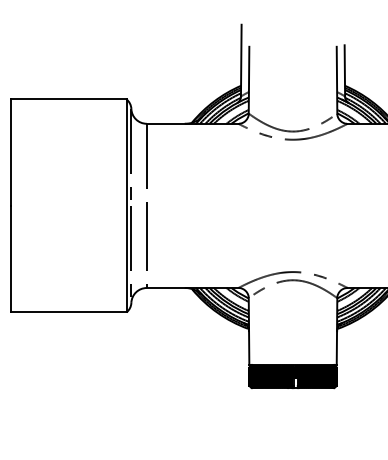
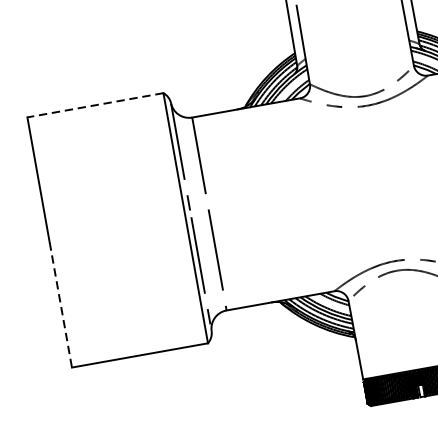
line: (68, 99) -> (95, 105), solid -> dashed
line: (10, 259) -> (60, 305), solid -> dashed

